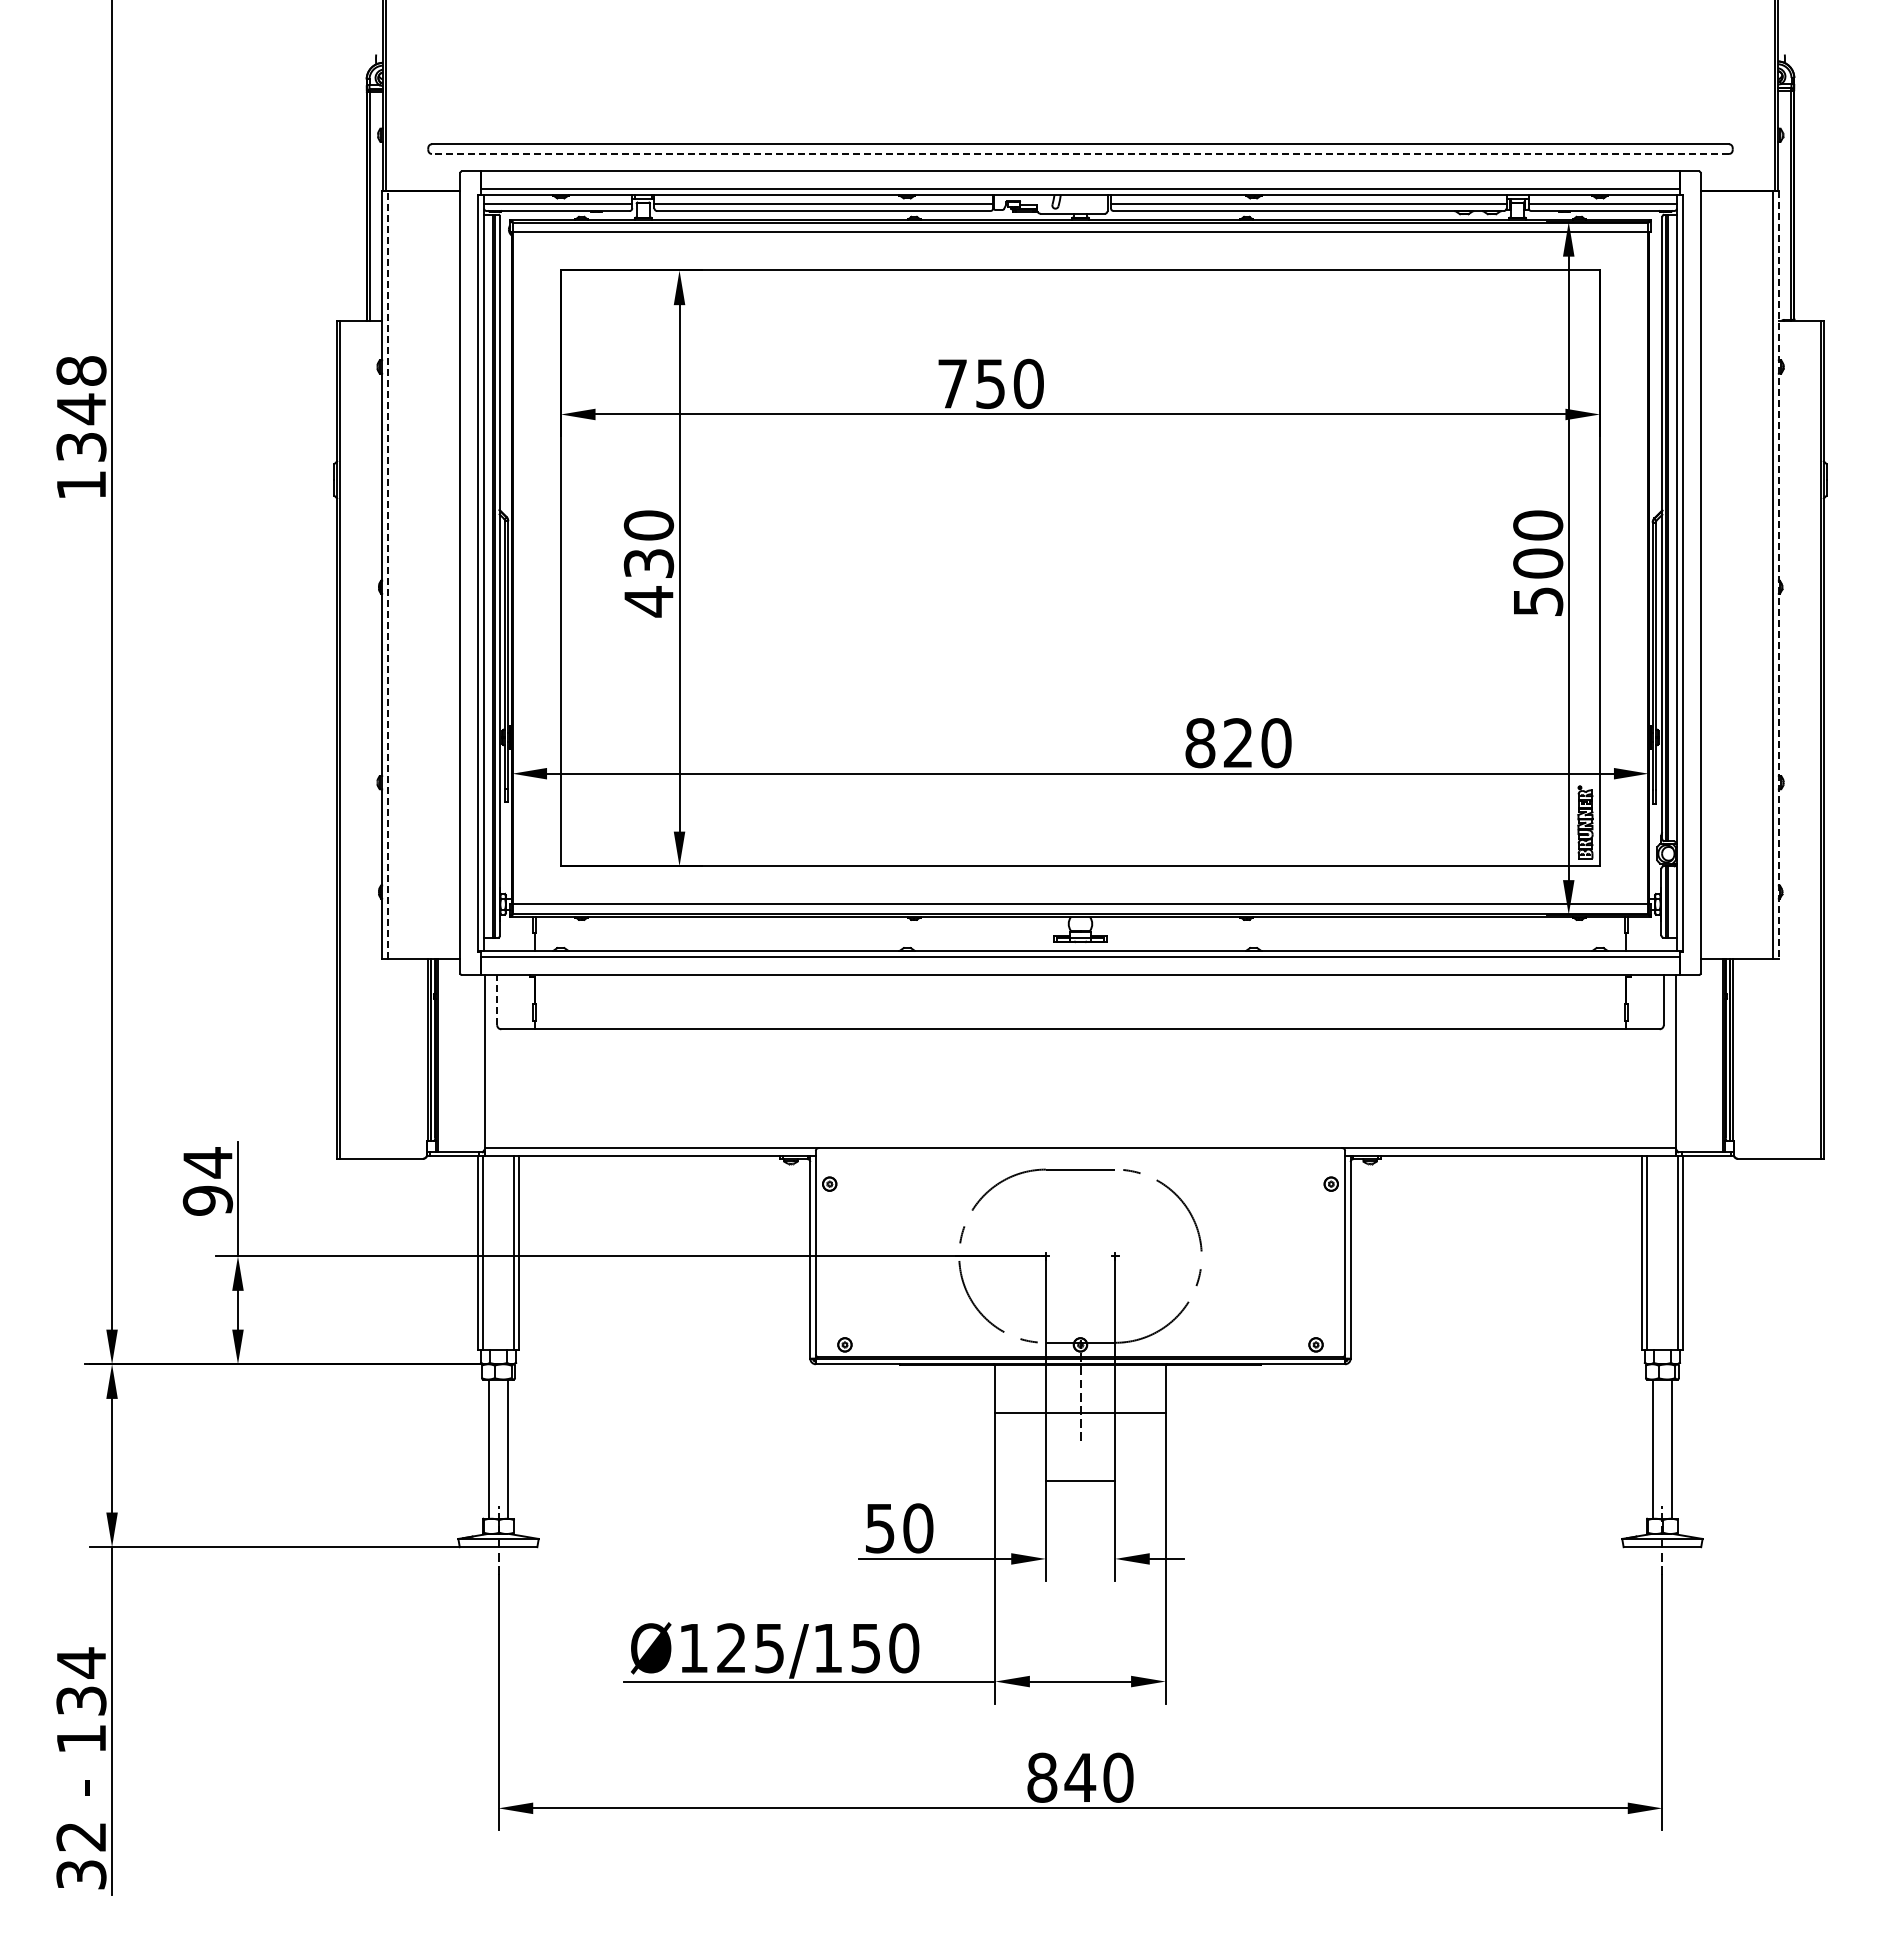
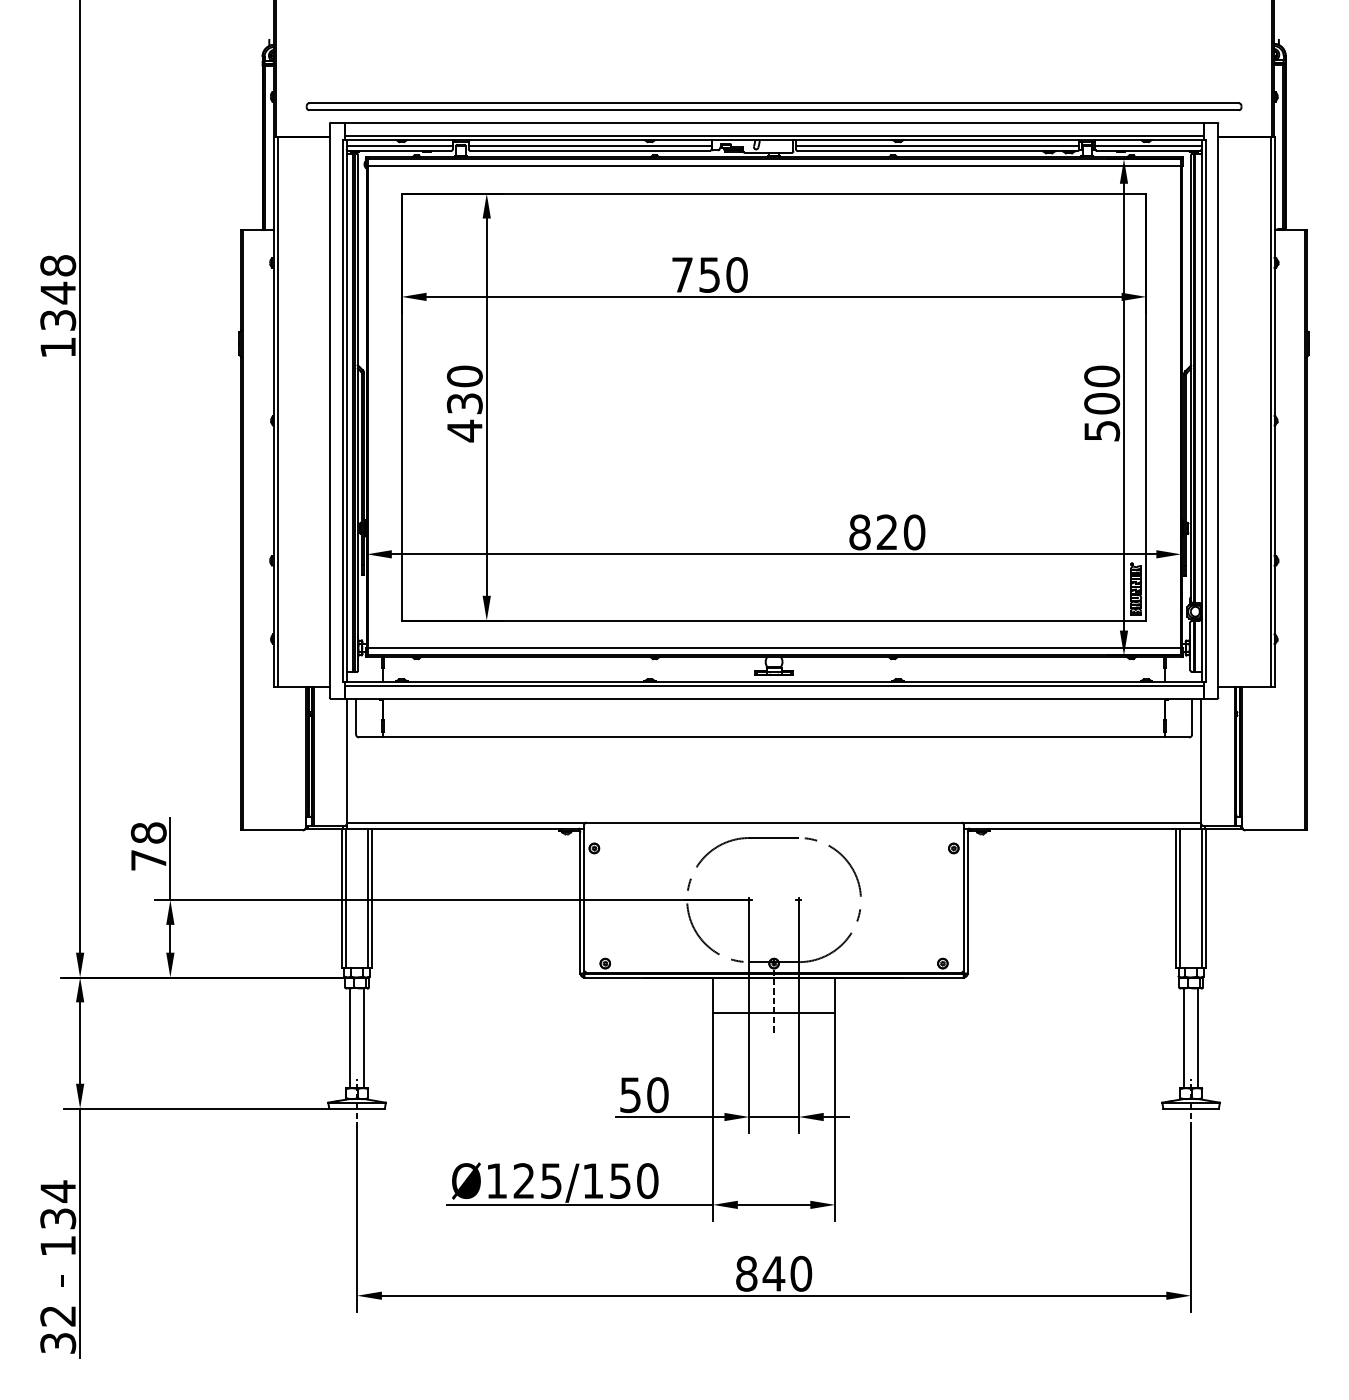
line: (1080, 153) -> (774, 109), dashed -> solid
line: (387, 574) -> (277, 411), dashed -> solid
line: (1778, 574) -> (1274, 411), dashed -> solid
line: (497, 999) -> (356, 716), dashed -> solid
text: (207, 1181) -> (148, 846), 94 -> 78
line: (1080, 1480) -> (774, 1116), moved

